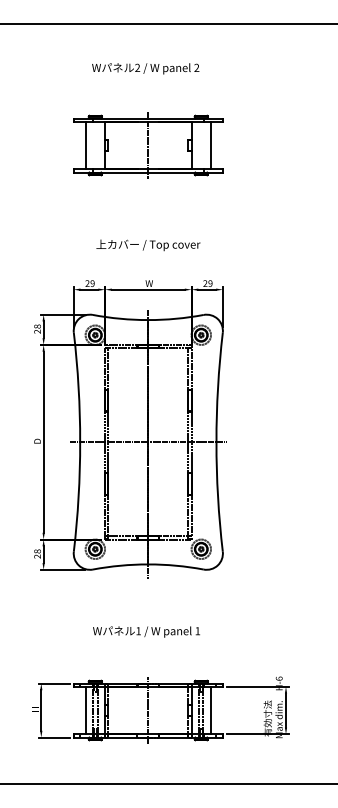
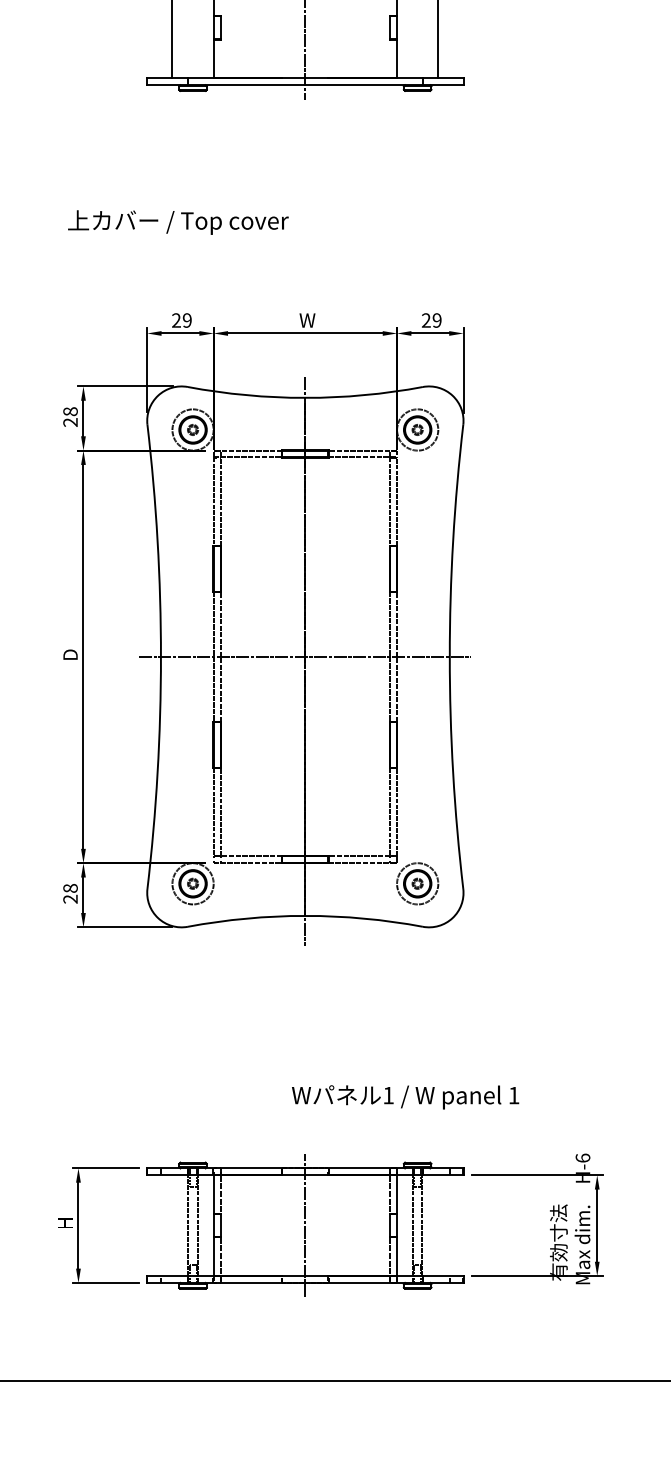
text: (148, 245) -> (178, 222), moved
text: (146, 631) -> (405, 1096), moved
line: (85, 710) -> (172, 1225), removed
line: (211, 710) -> (439, 1225), removed

